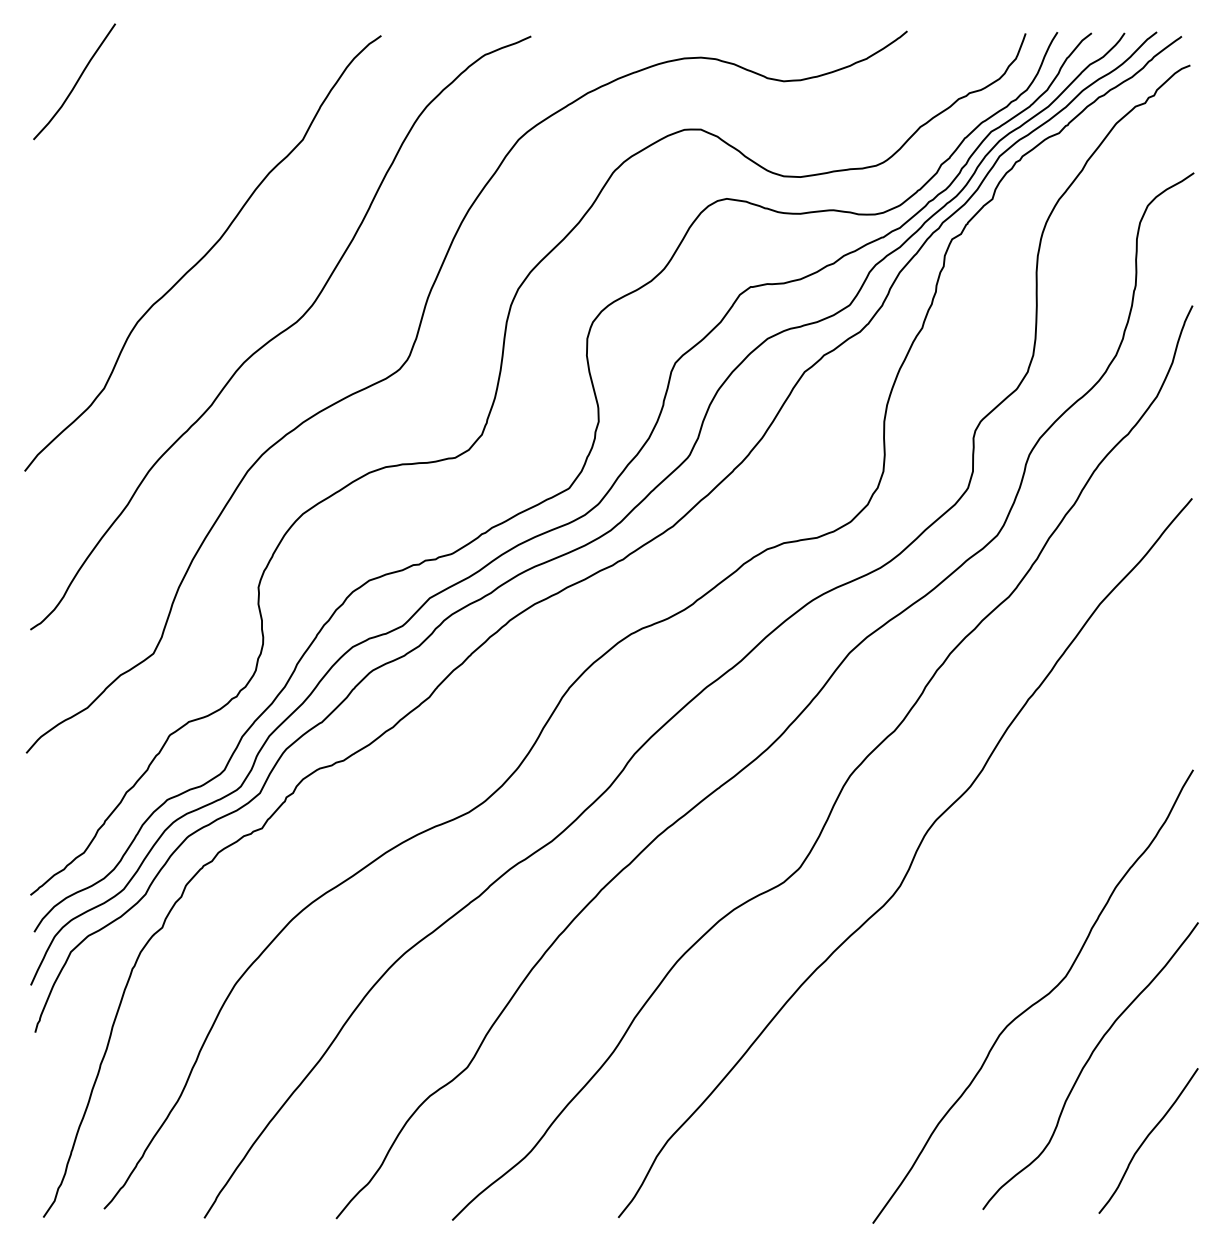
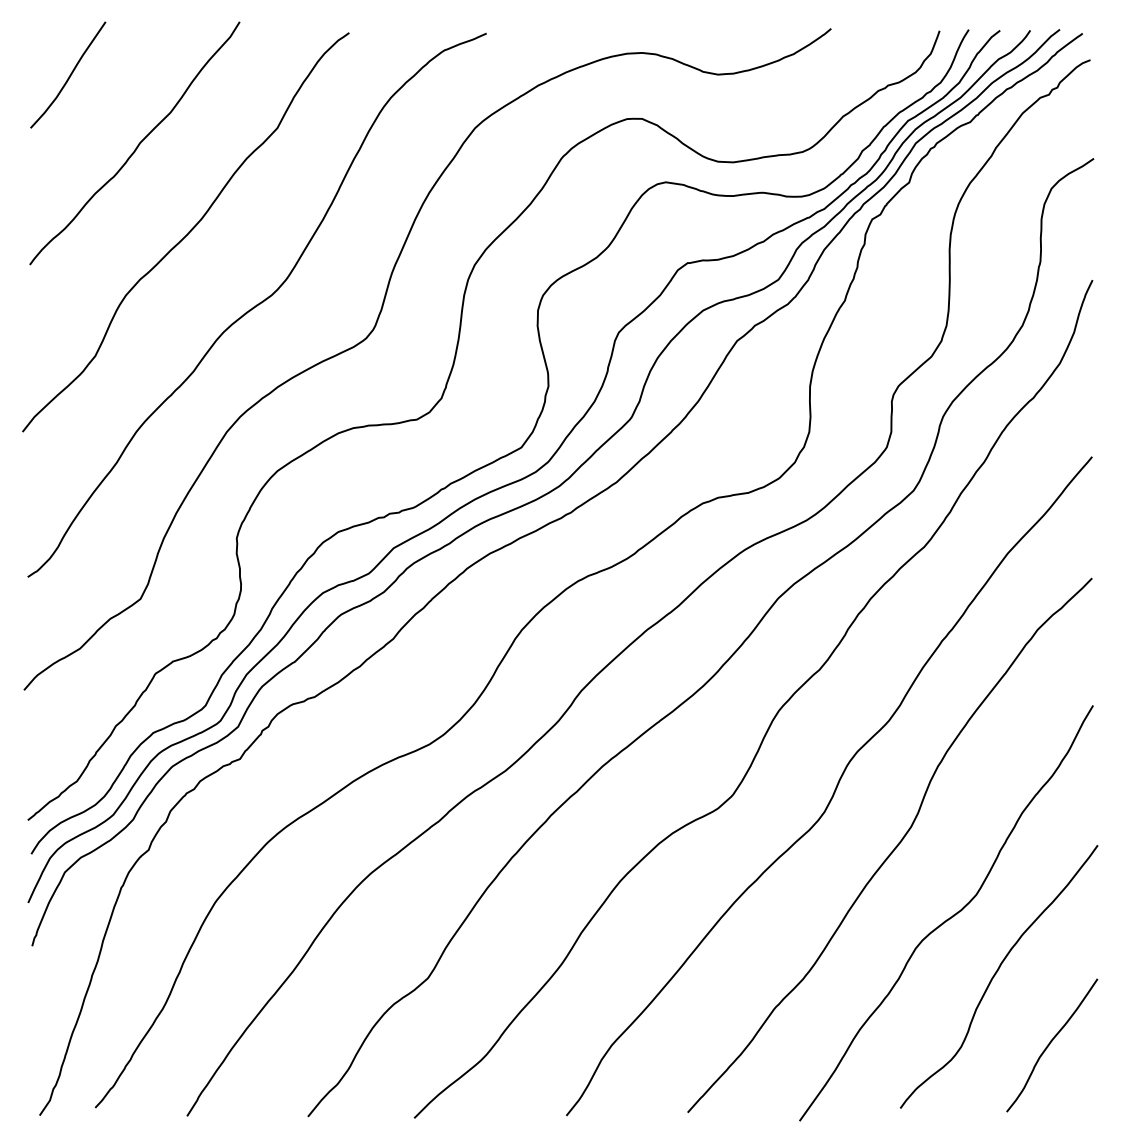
curve: (150, 158) -> (137, 145), added
curve: (976, 924) -> (894, 847), added

